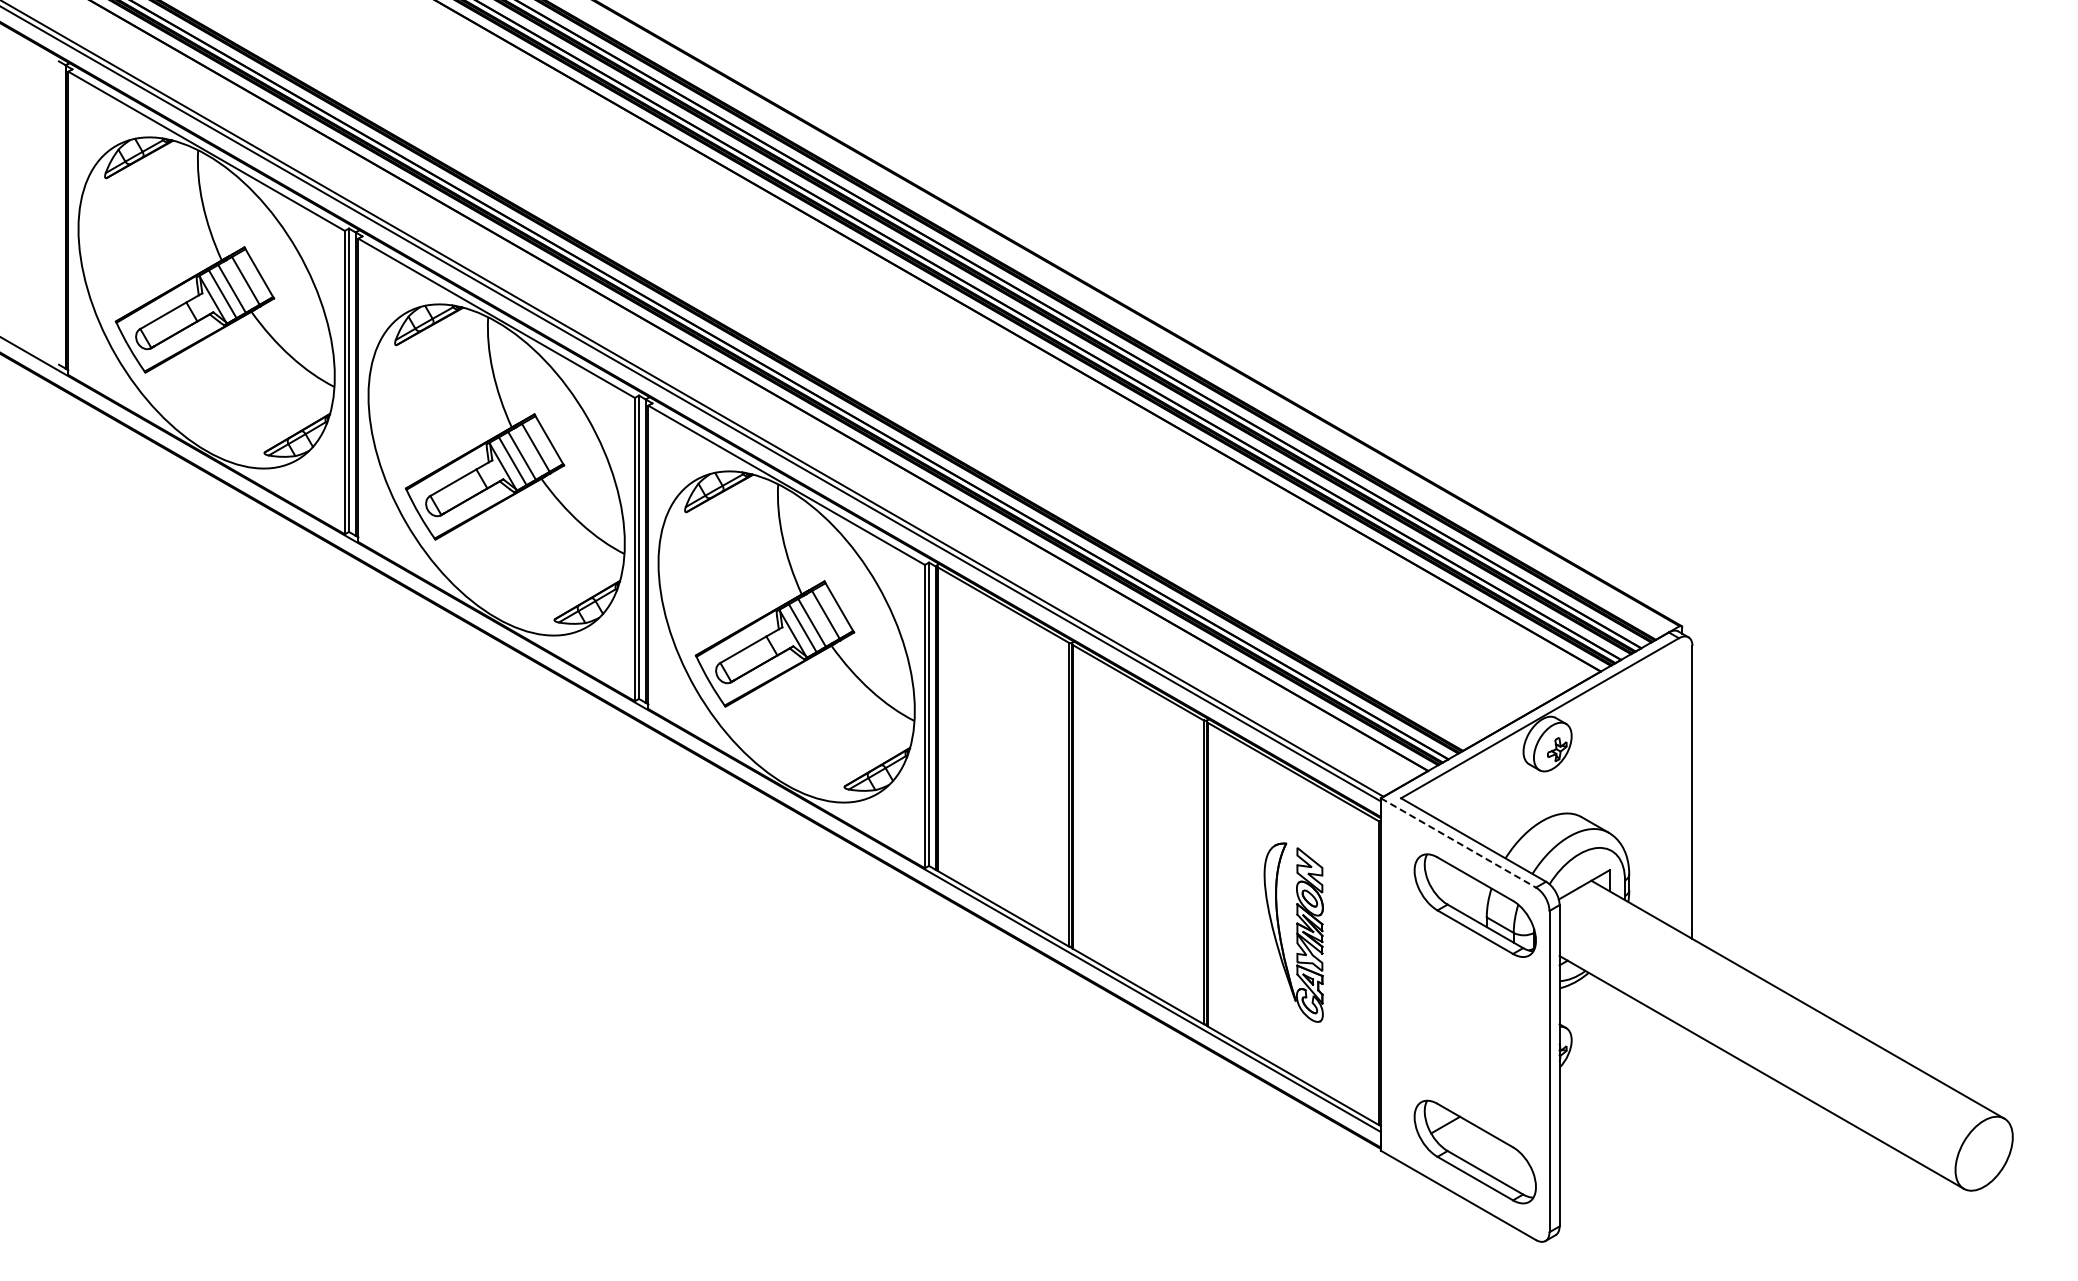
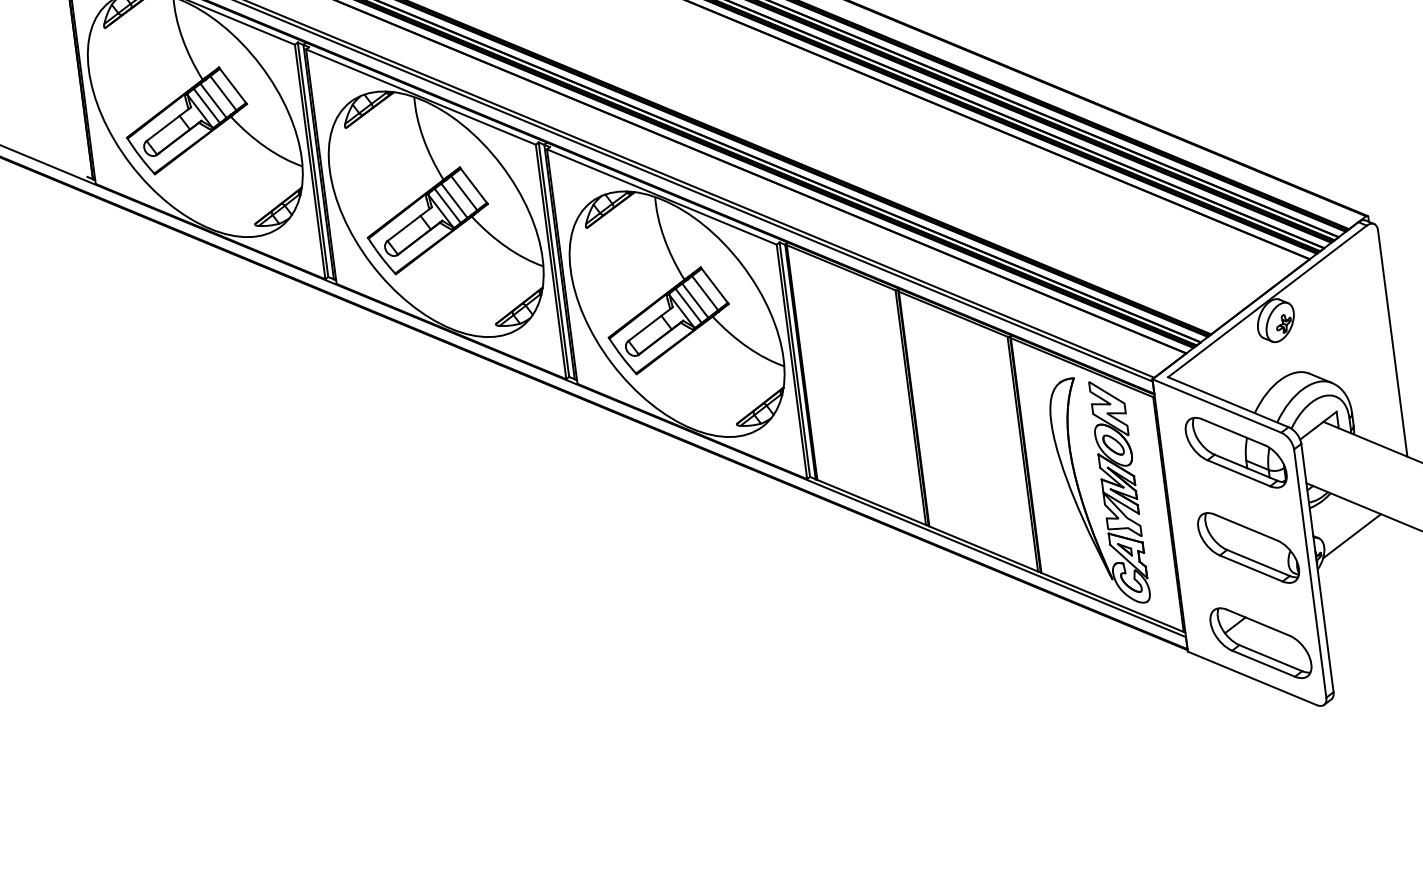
line: (1458, 842) -> (1216, 405), dashed -> solid
part: (1293, 932) -> (1098, 491), size x1.67
part: (1474, 1028) -> (1247, 547), added
line: (1608, 1030) -> (1351, 535), added

